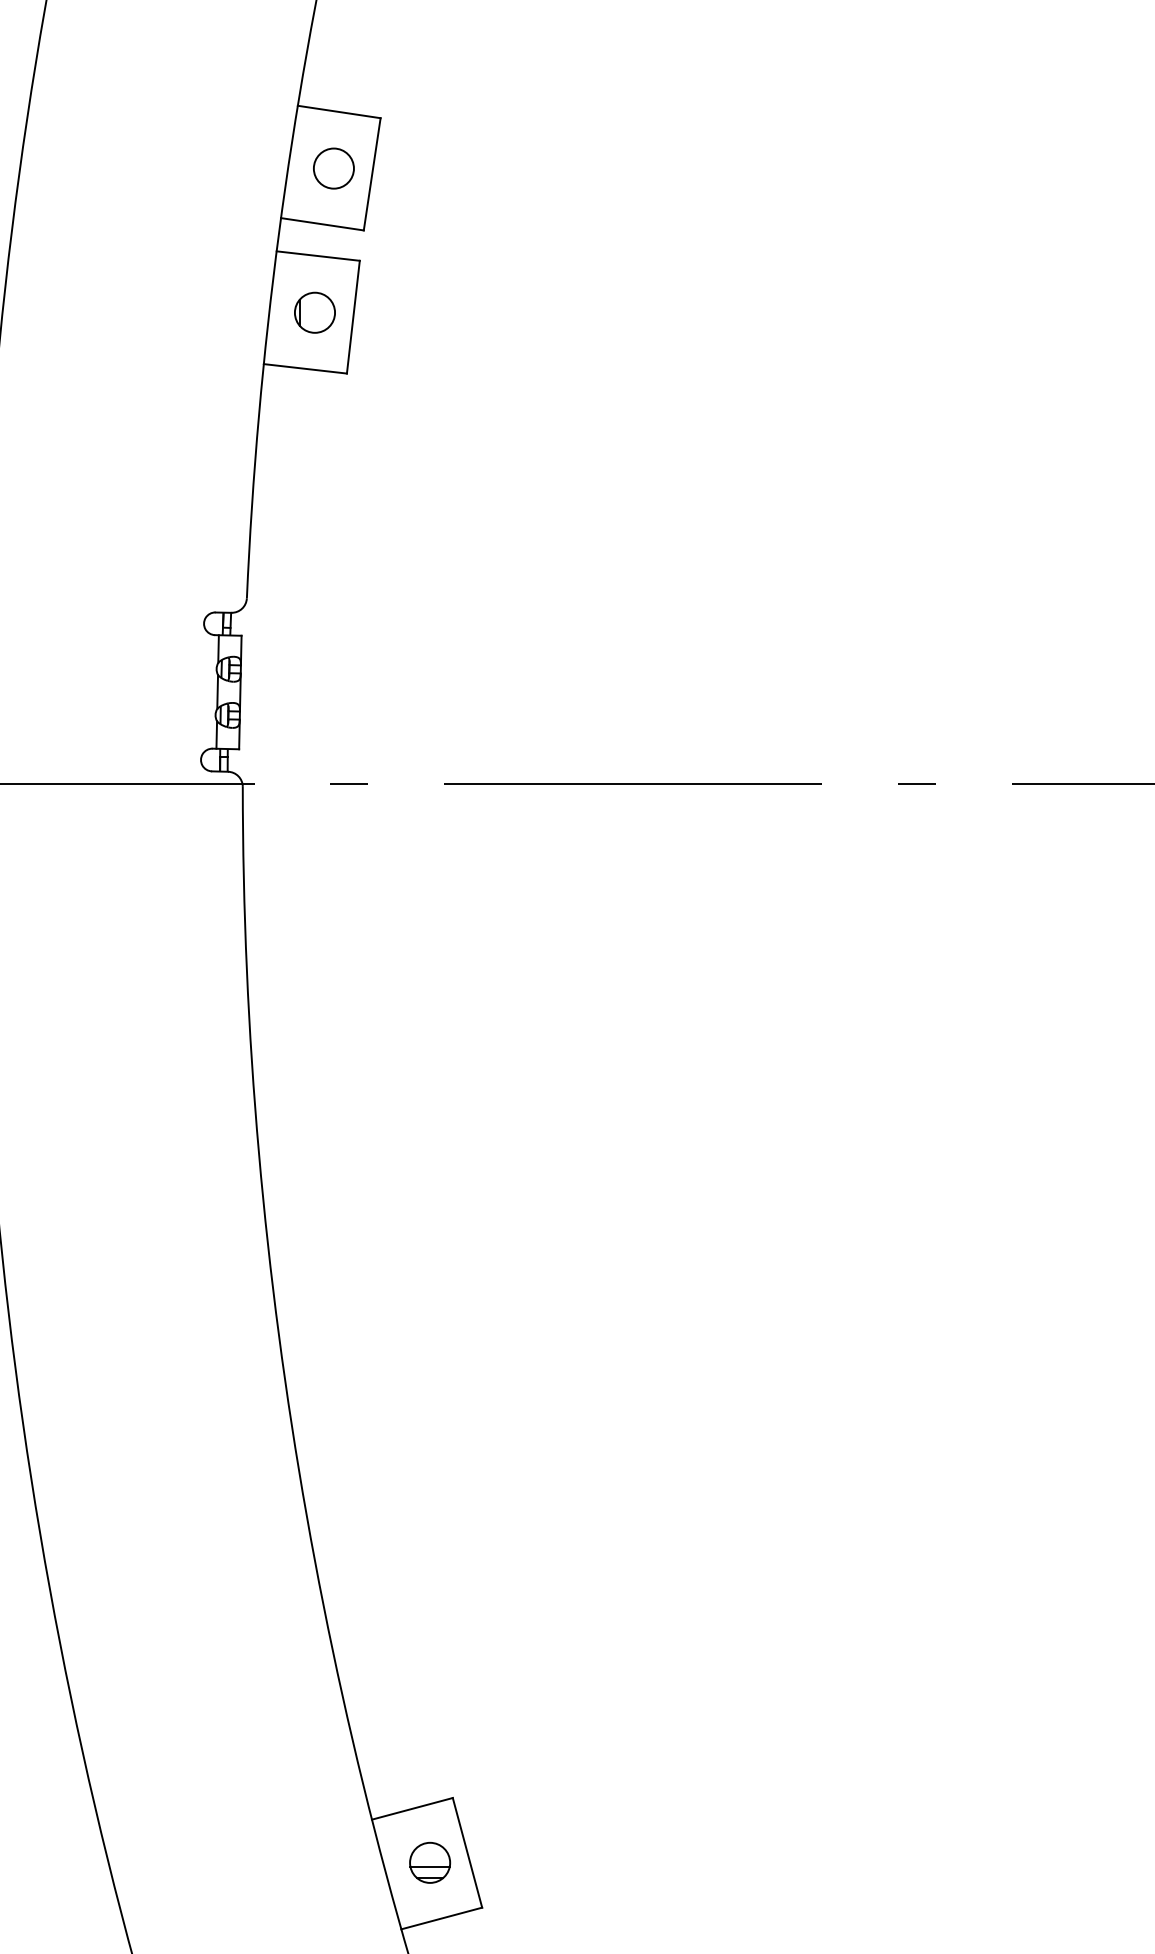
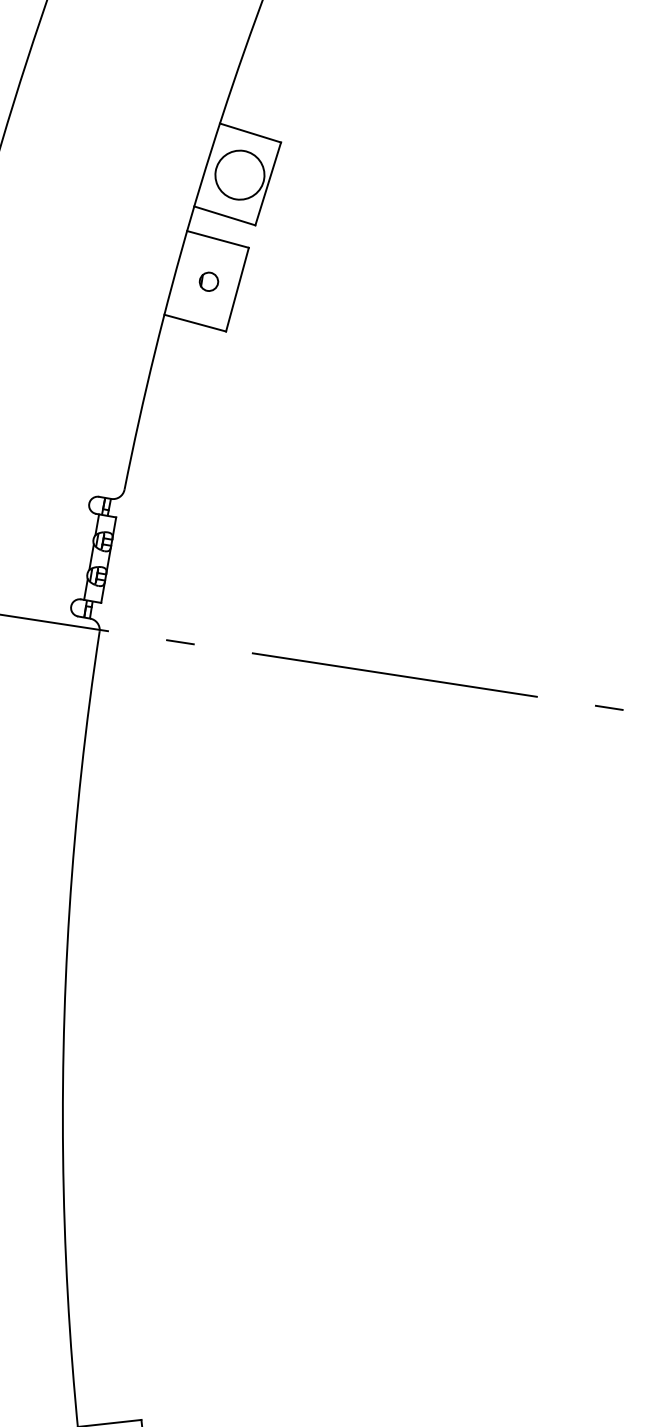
circle: (333, 168) -> (239, 175), size x1.6
part: (314, 312) -> (208, 281), size x0.6

